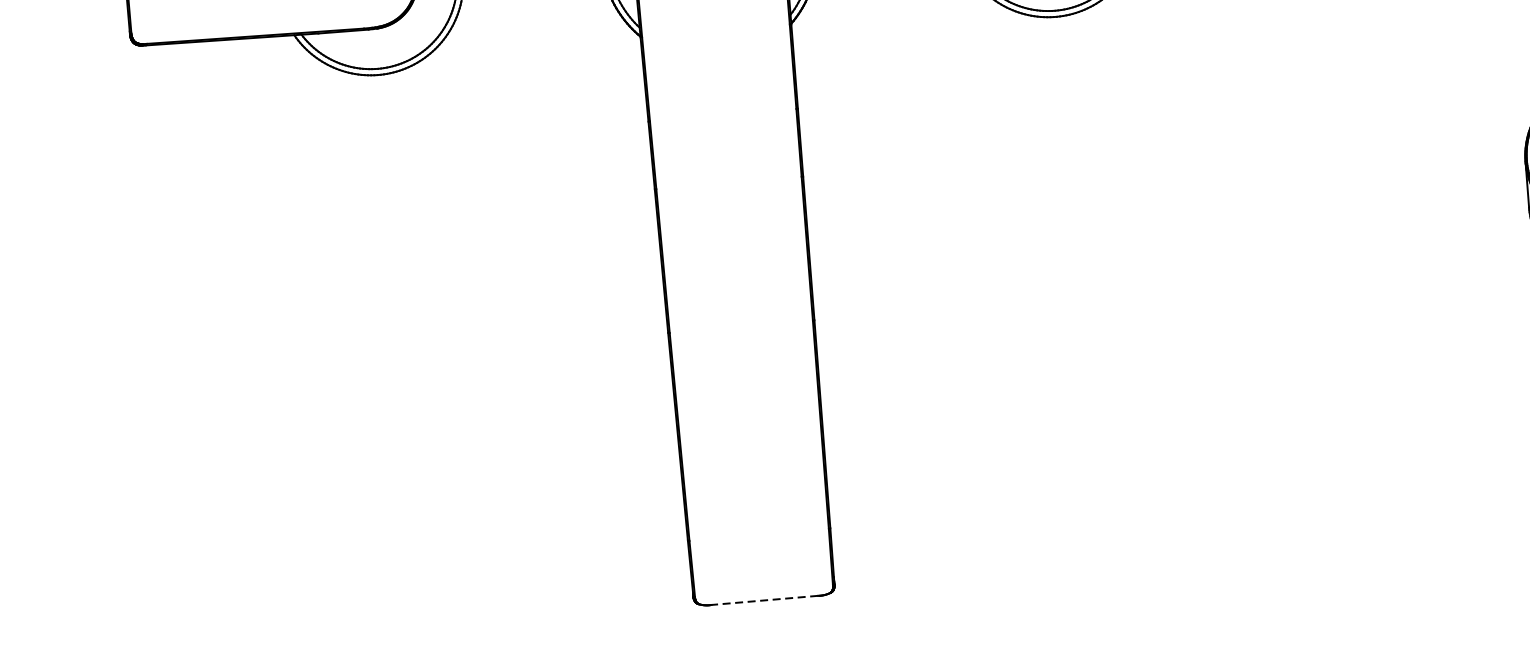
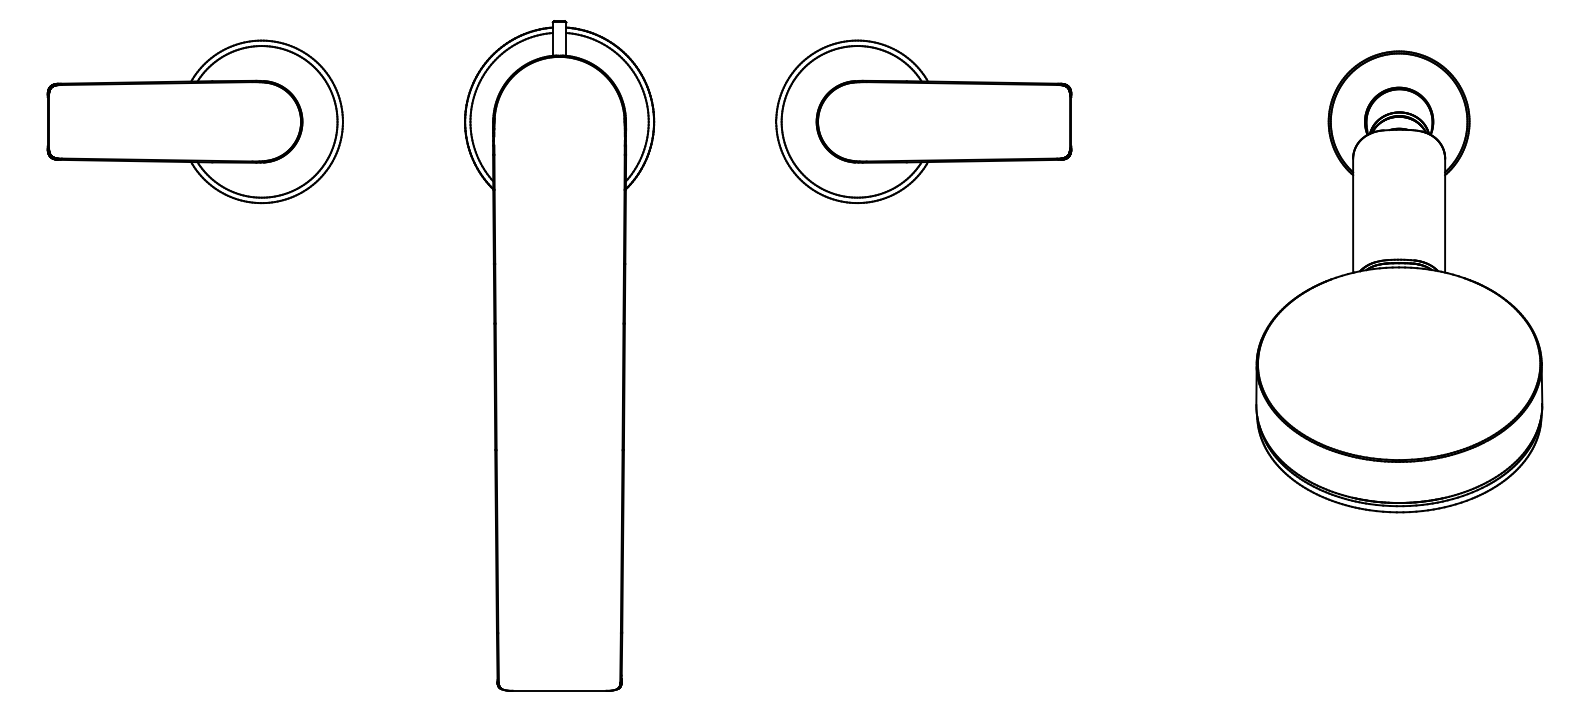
line: (764, 600) -> (559, 690), dashed -> solid

